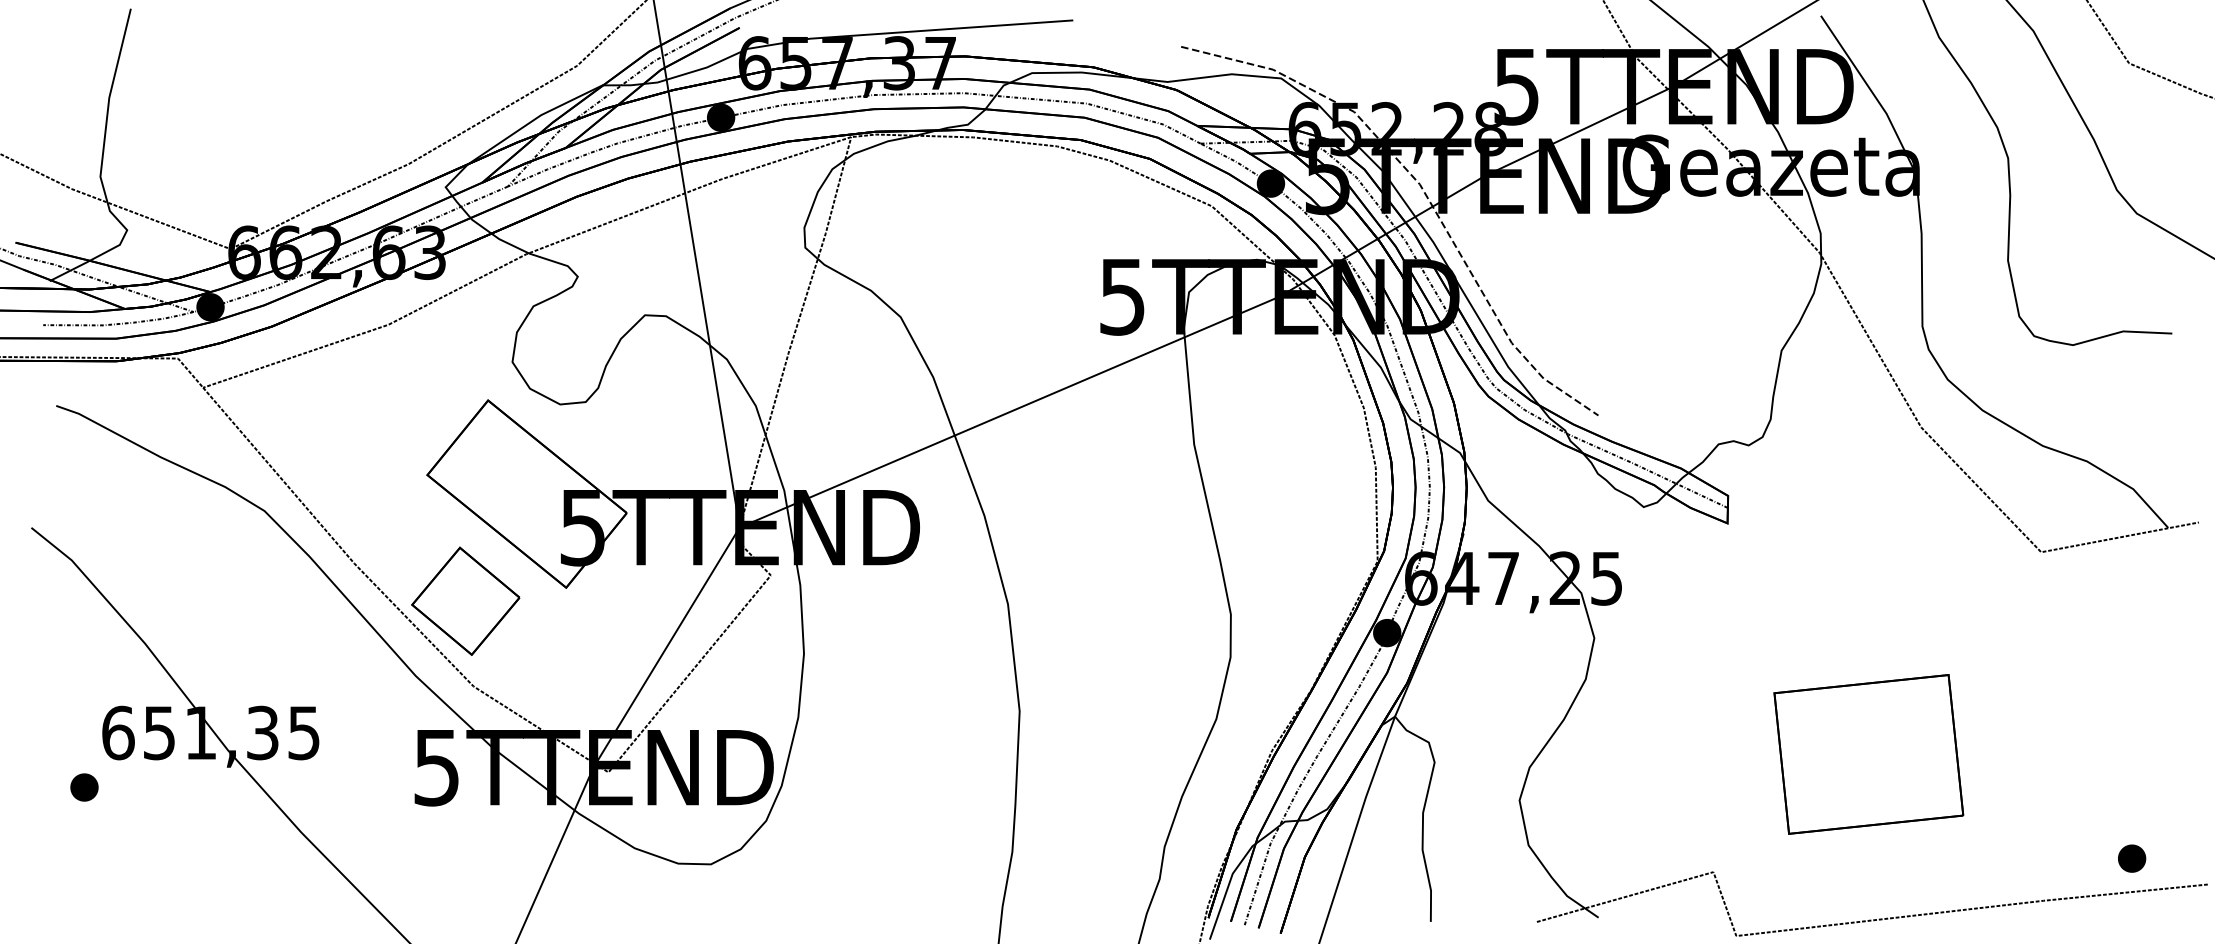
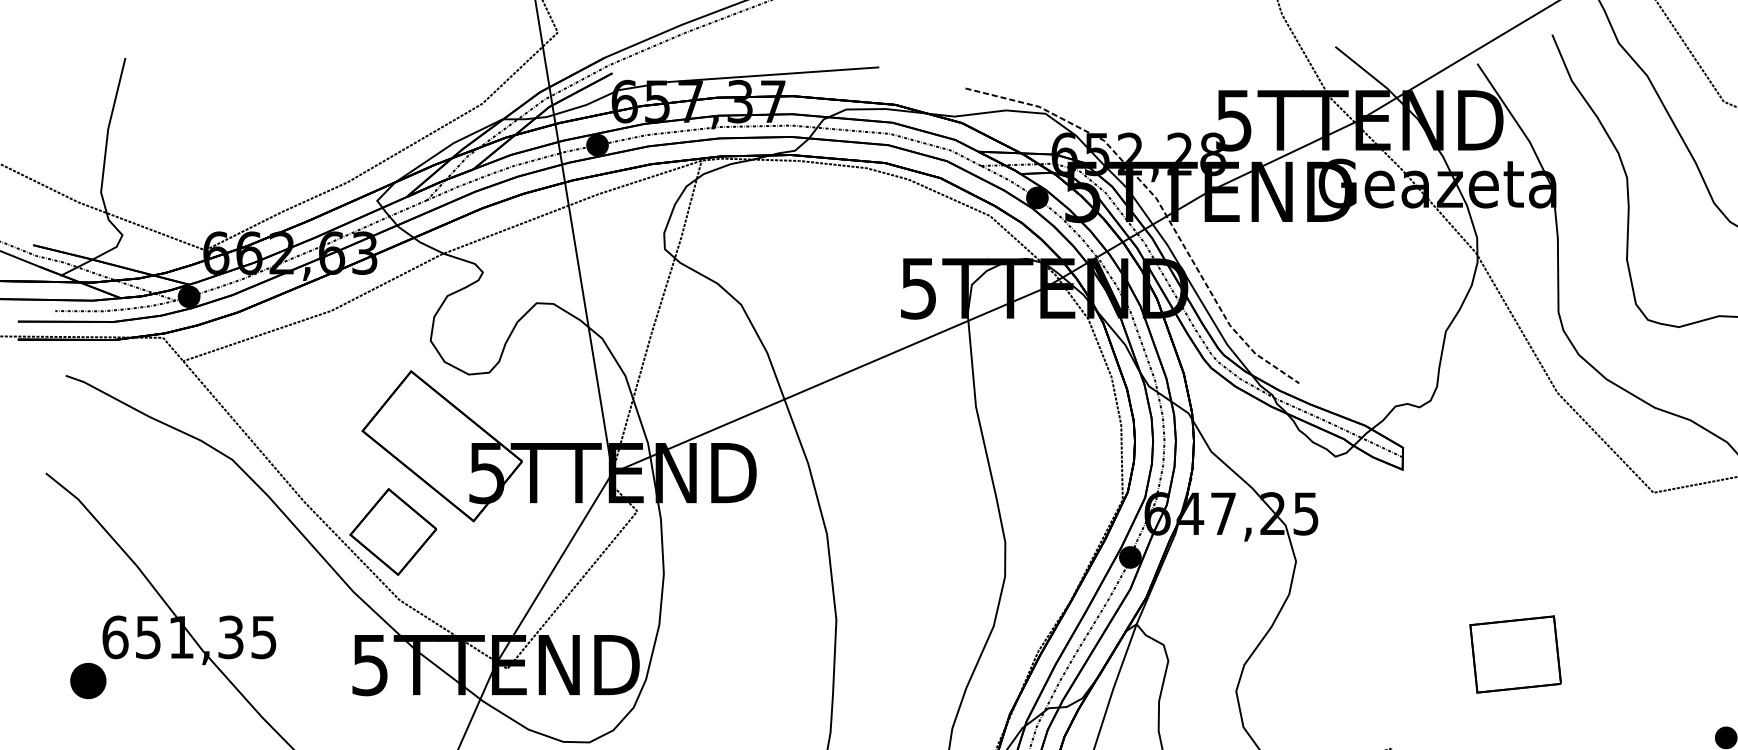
part: (1868, 754) -> (1515, 654), size x0.6
part: (84, 787) -> (88, 680), size x1.6

